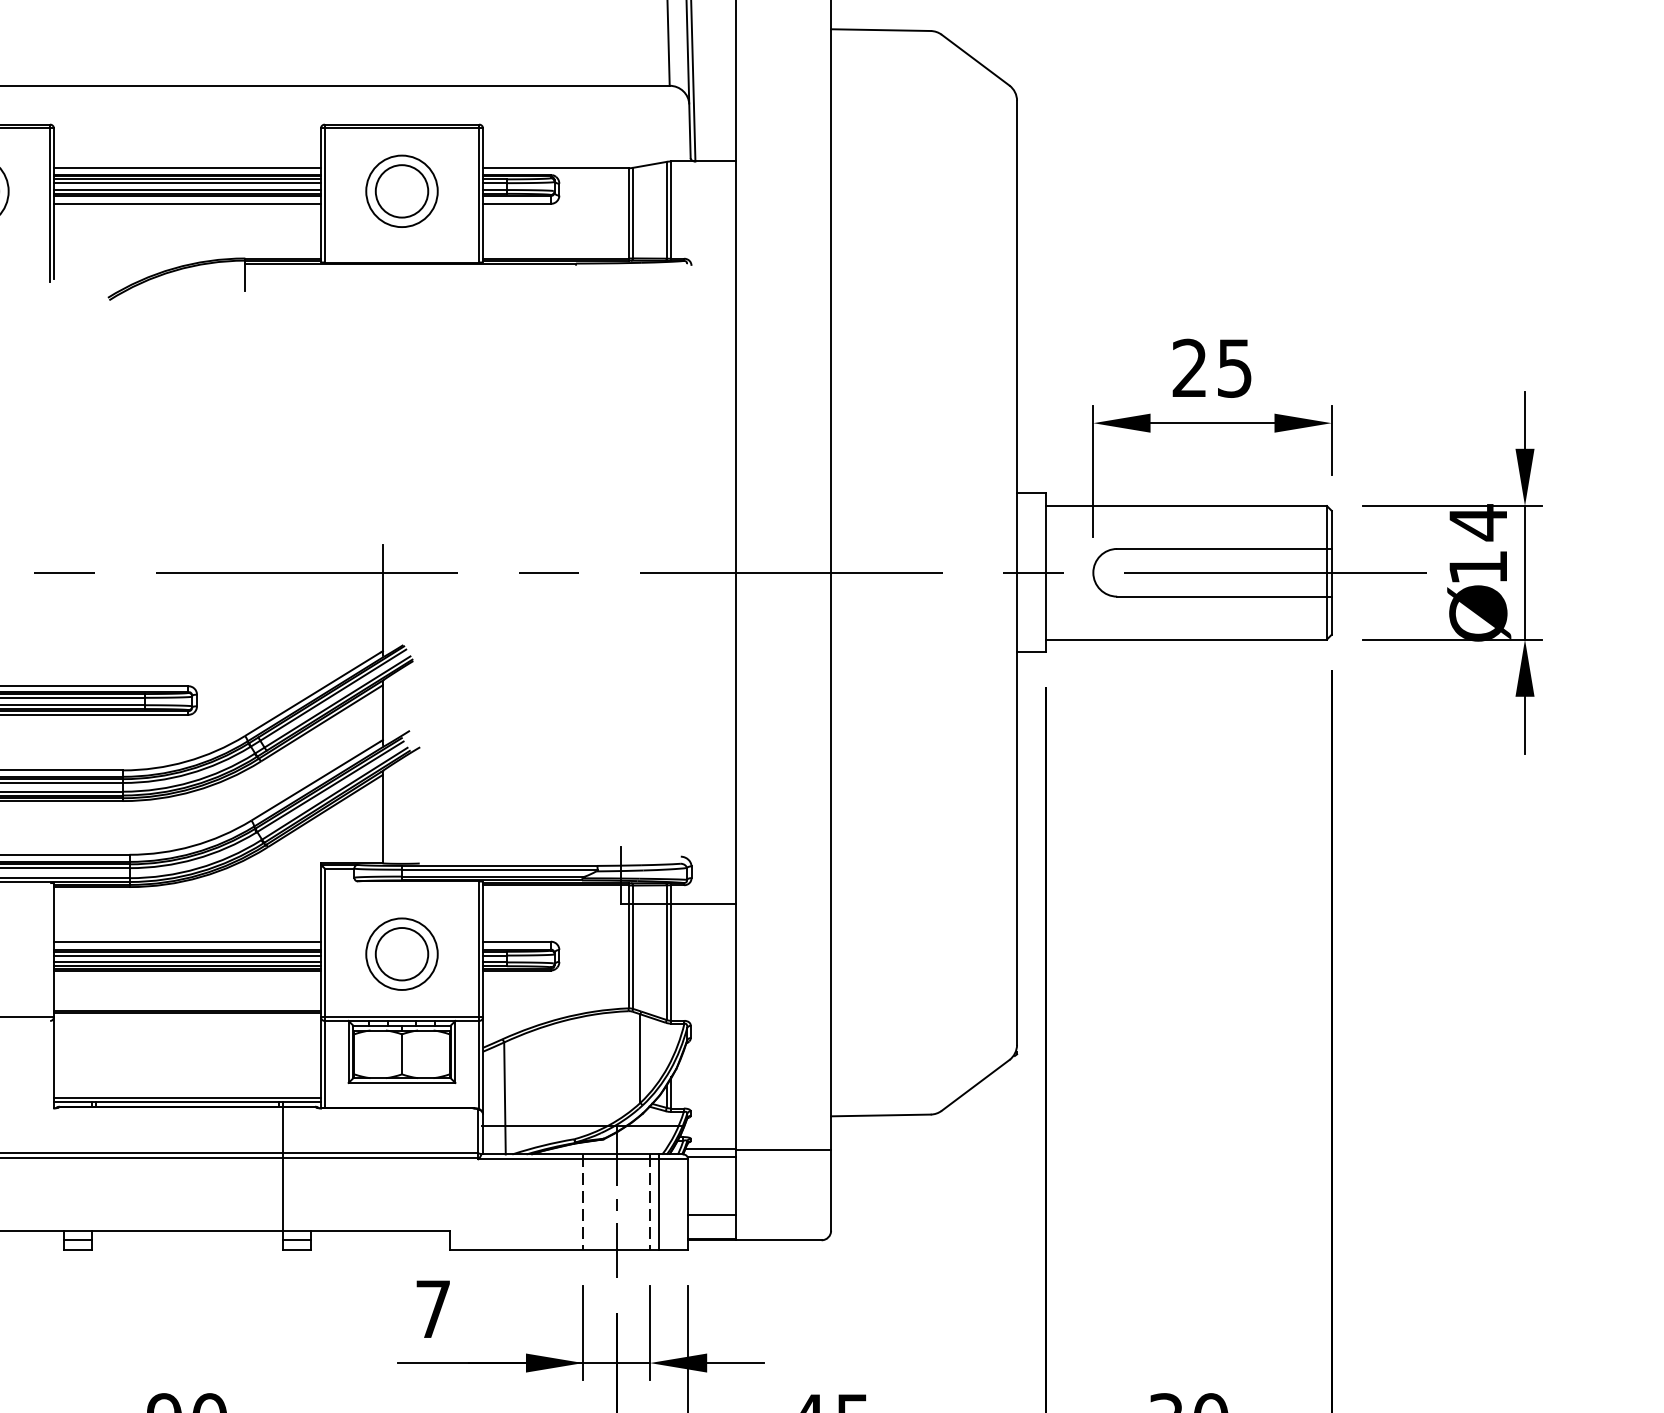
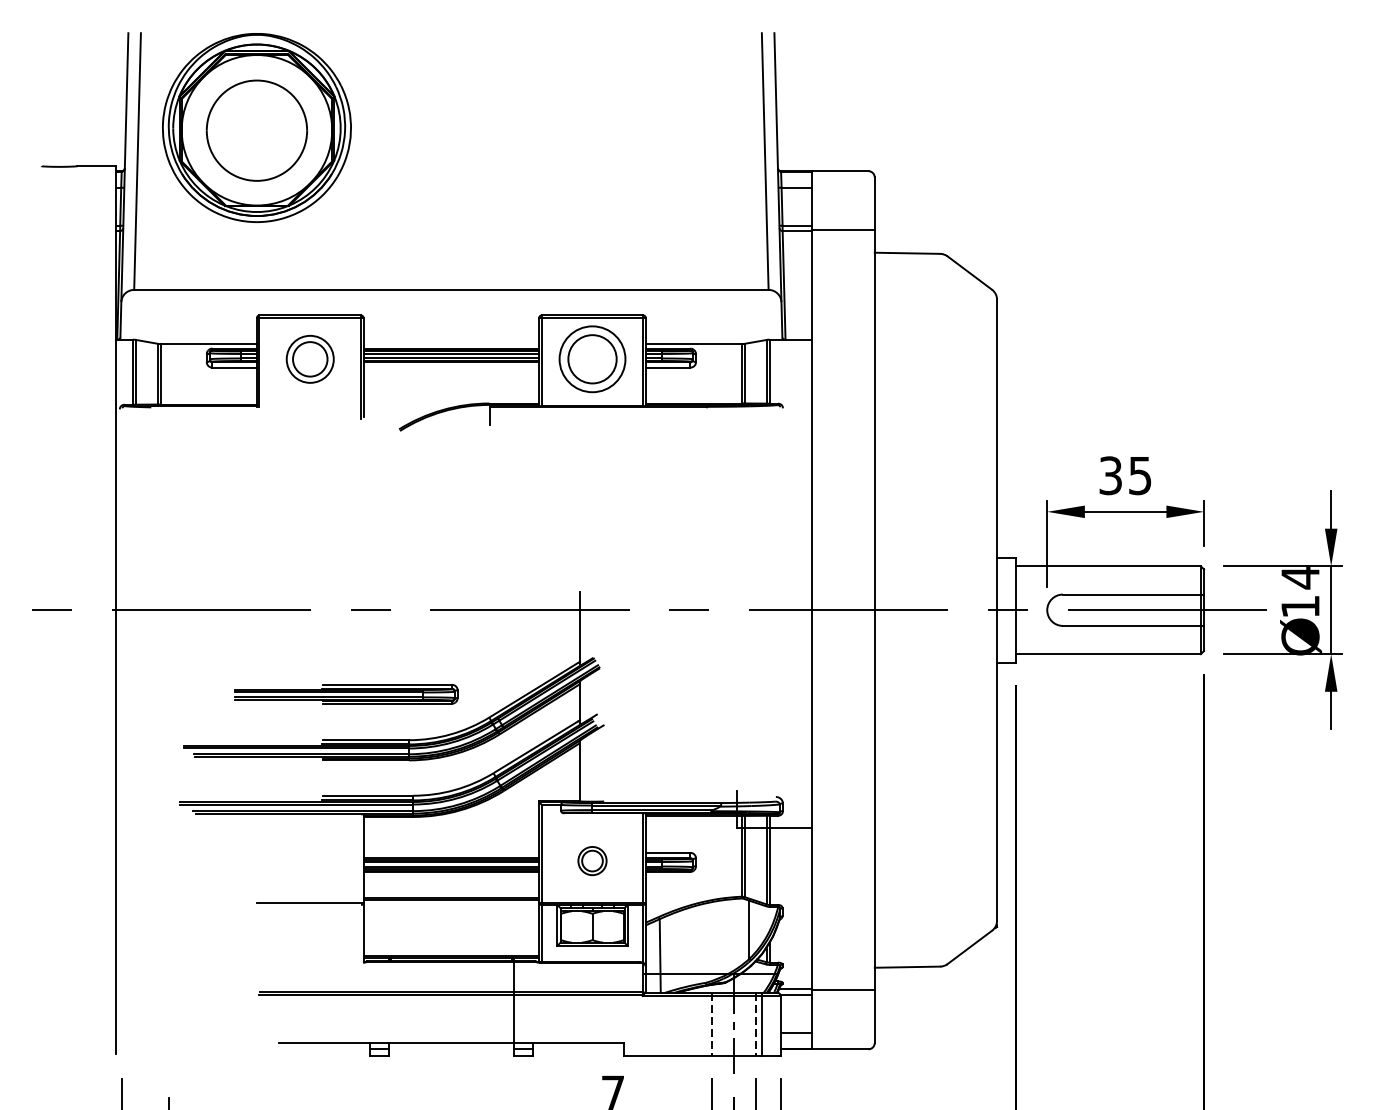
line: (187, 168) -> (451, 344), removed
part: (401, 191) -> (592, 359), size x1.4
line: (187, 203) -> (451, 367), removed
text: (1189, 367) -> (1110, 475), 25 -> 35
line: (187, 941) -> (451, 852), removed
part: (401, 953) -> (592, 860), size x0.6

